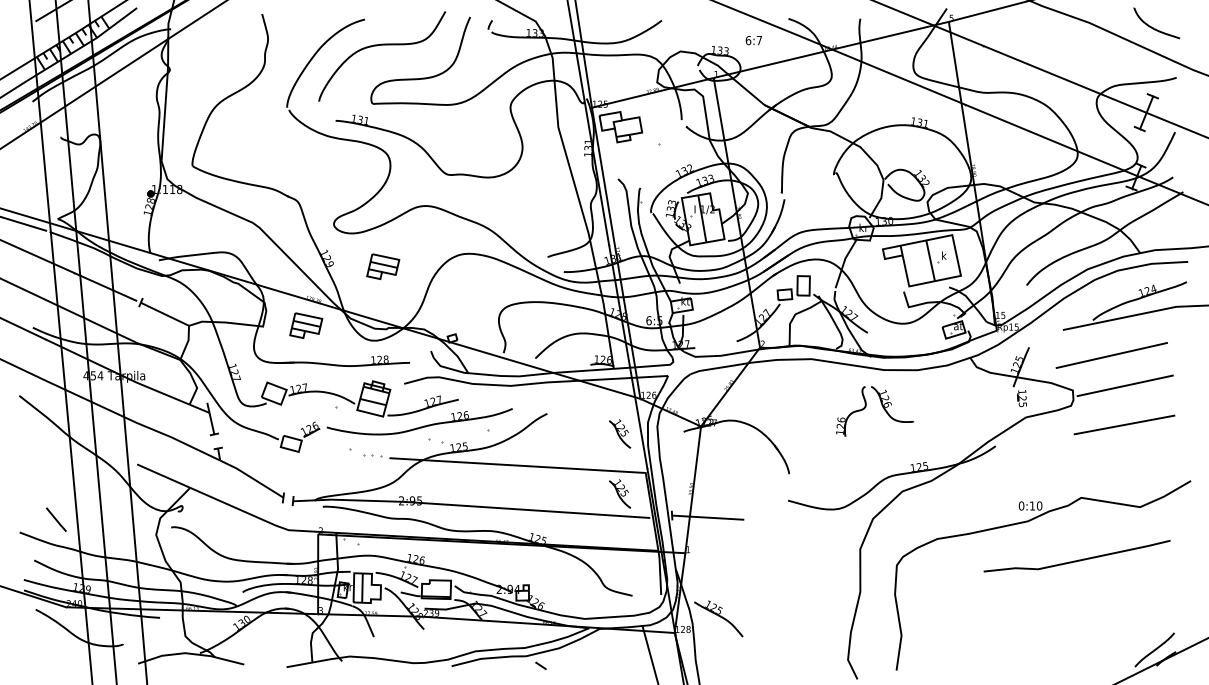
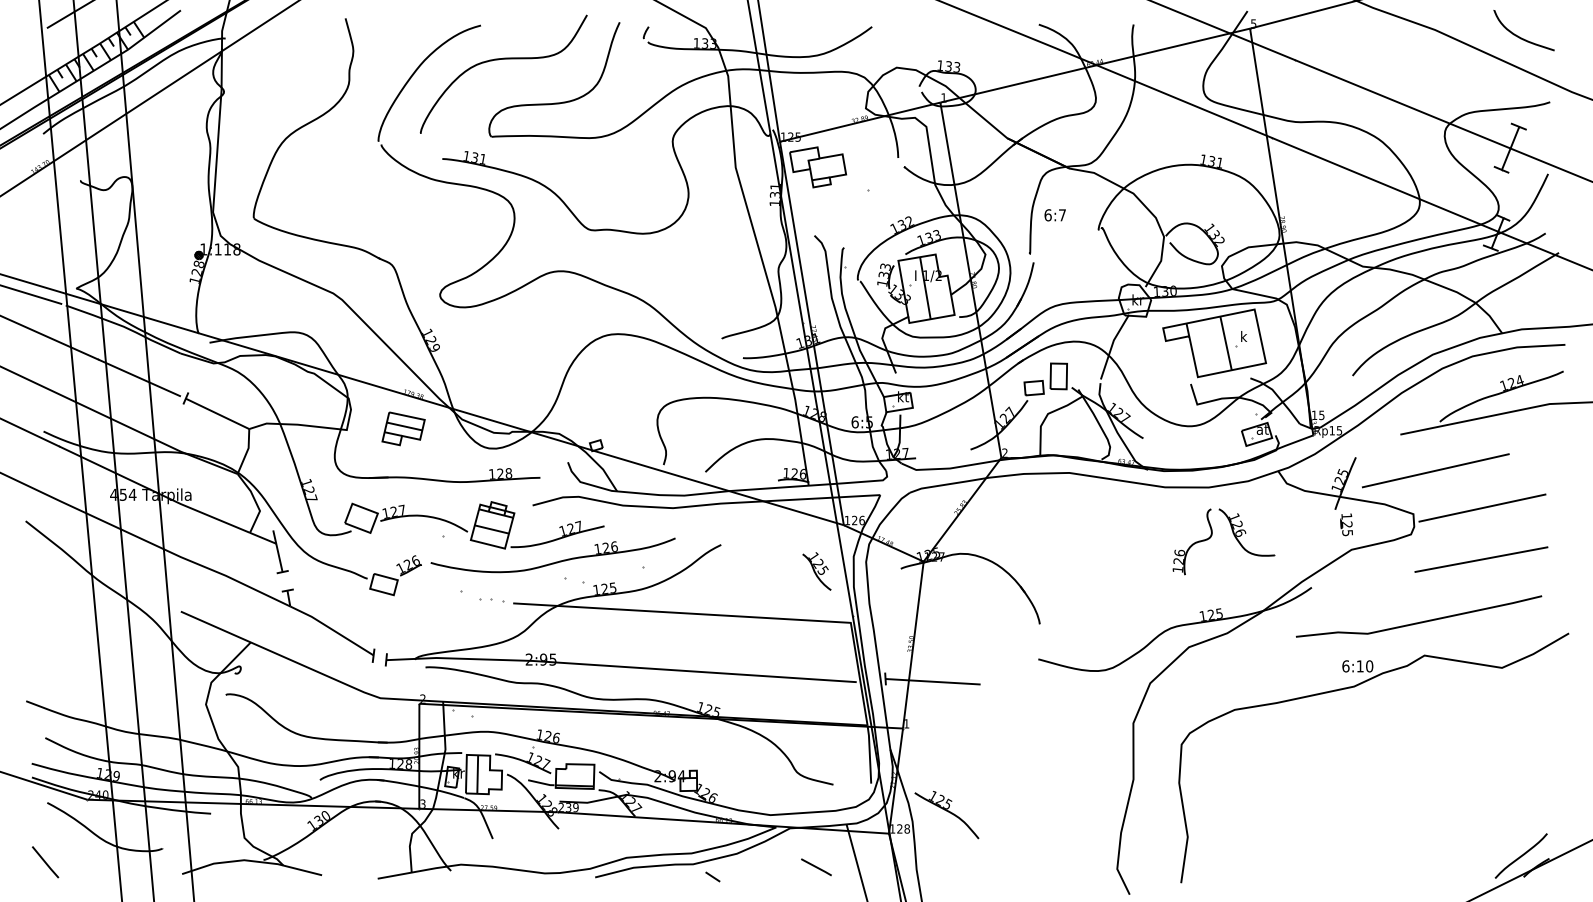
text: (753, 40) -> (1054, 215), moved
part: (383, 266) -> (505, 350), removed
line: (1111, 355) -> (1435, 470), moved
part: (882, 407) -> (1233, 536), moved
part: (620, 493) -> (817, 649), removed
text: (1021, 505) -> (1345, 665), 0:10 -> 6:10
line: (56, 519) -> (45, 861), moved
line: (1078, 559) -> (1420, 620), moved
line: (619, 658) -> (816, 867), added

